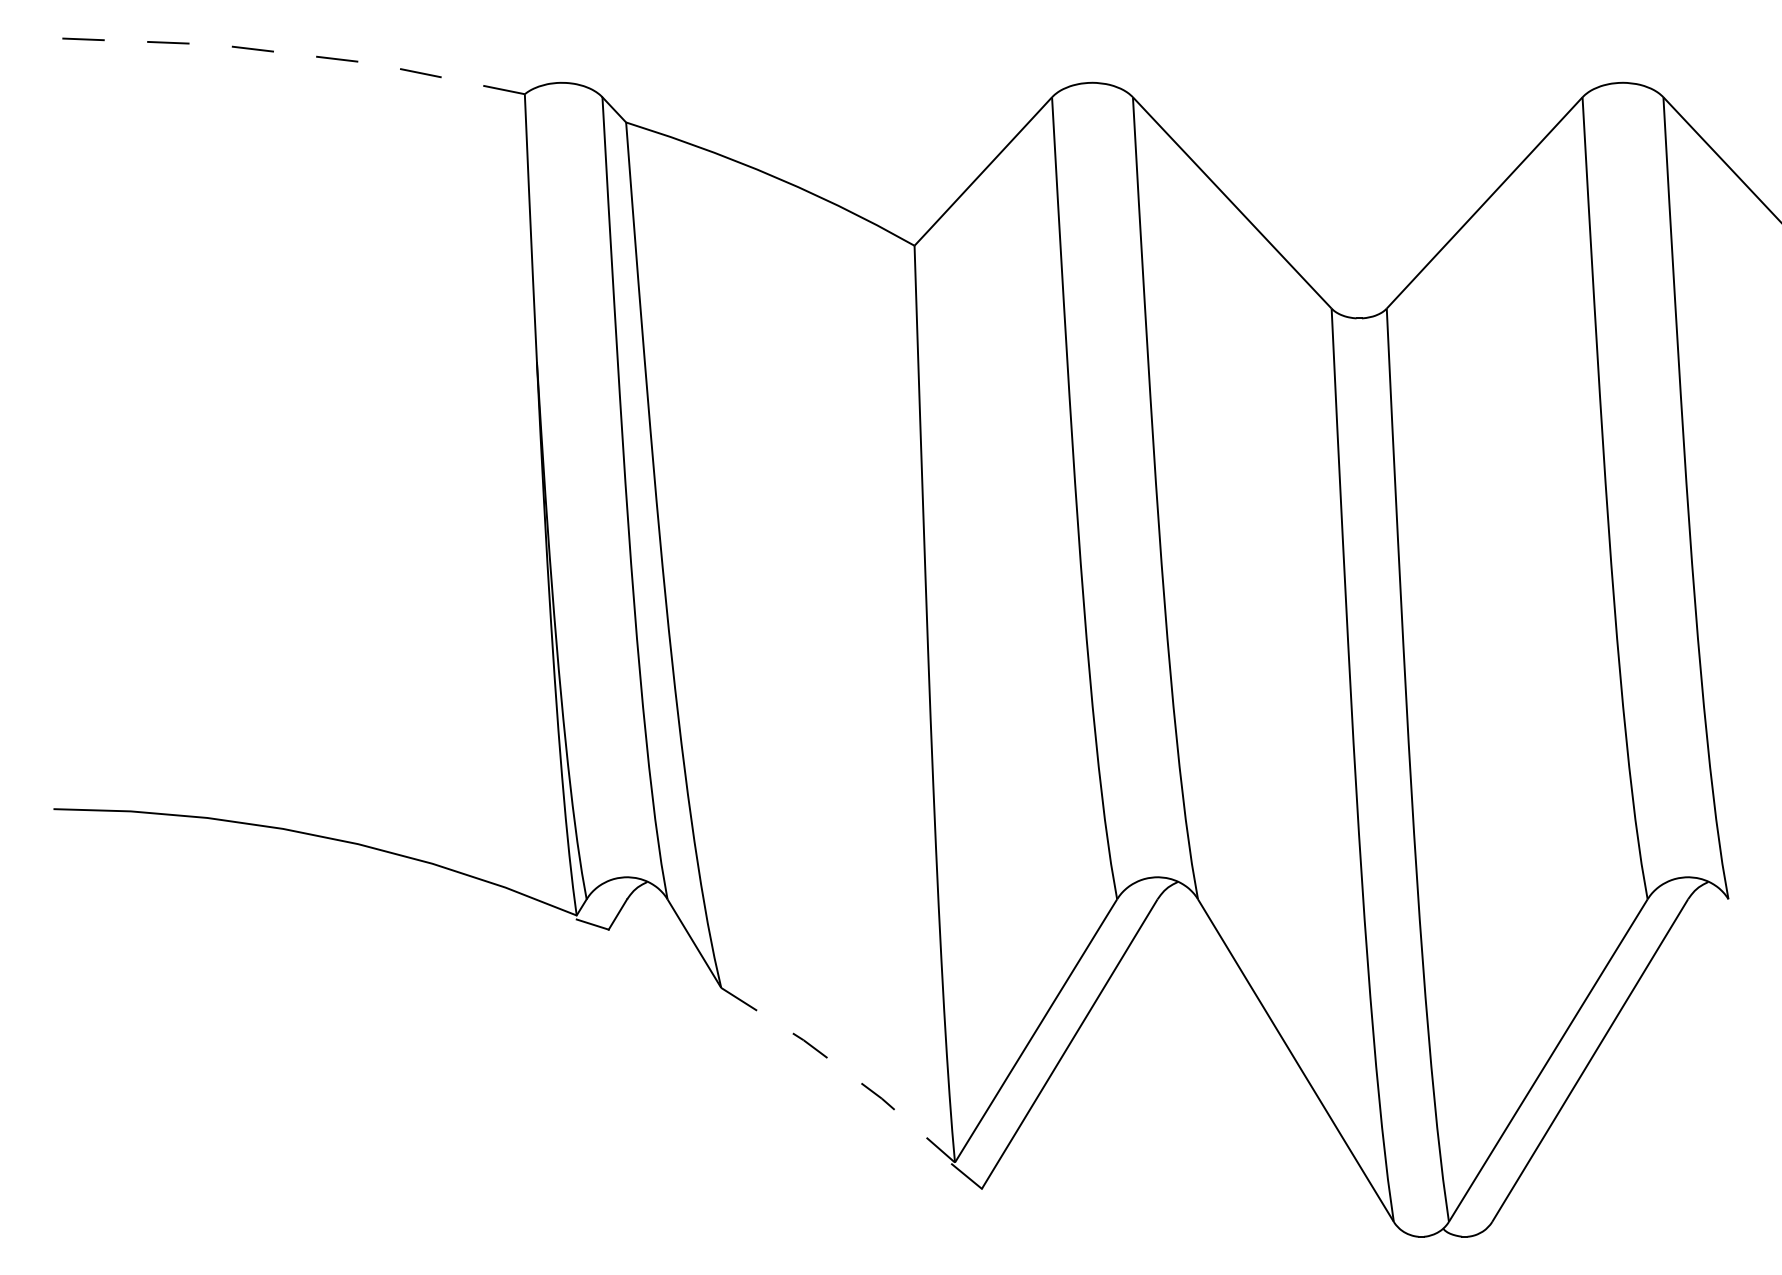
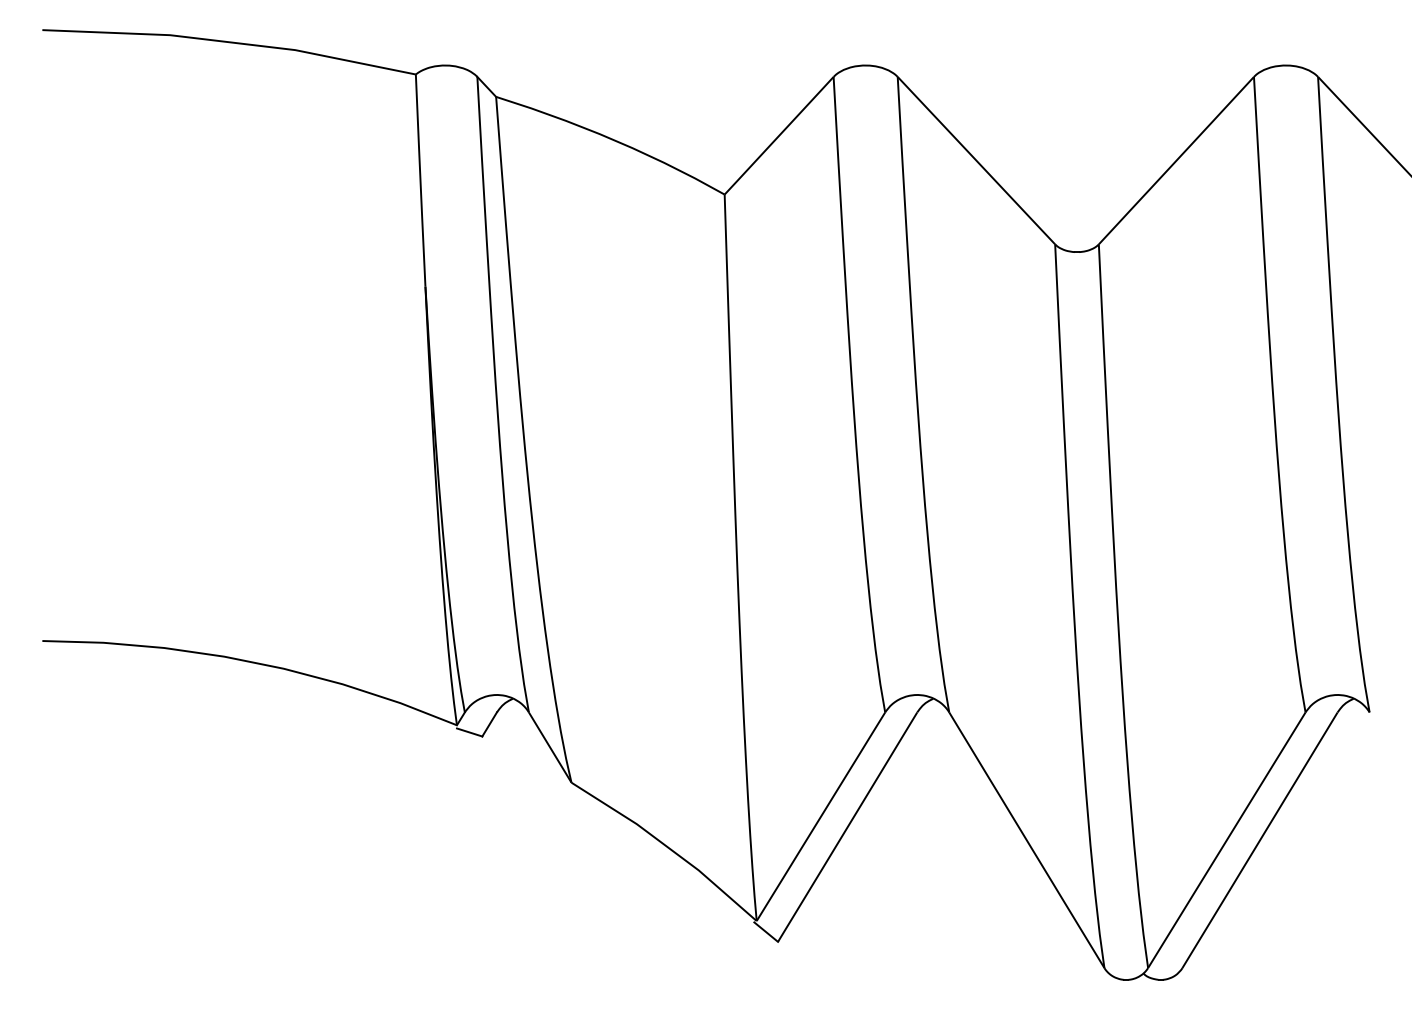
line: (290, 53) -> (230, 42), dashed -> solid
line: (842, 1069) -> (667, 847), dashed -> solid

